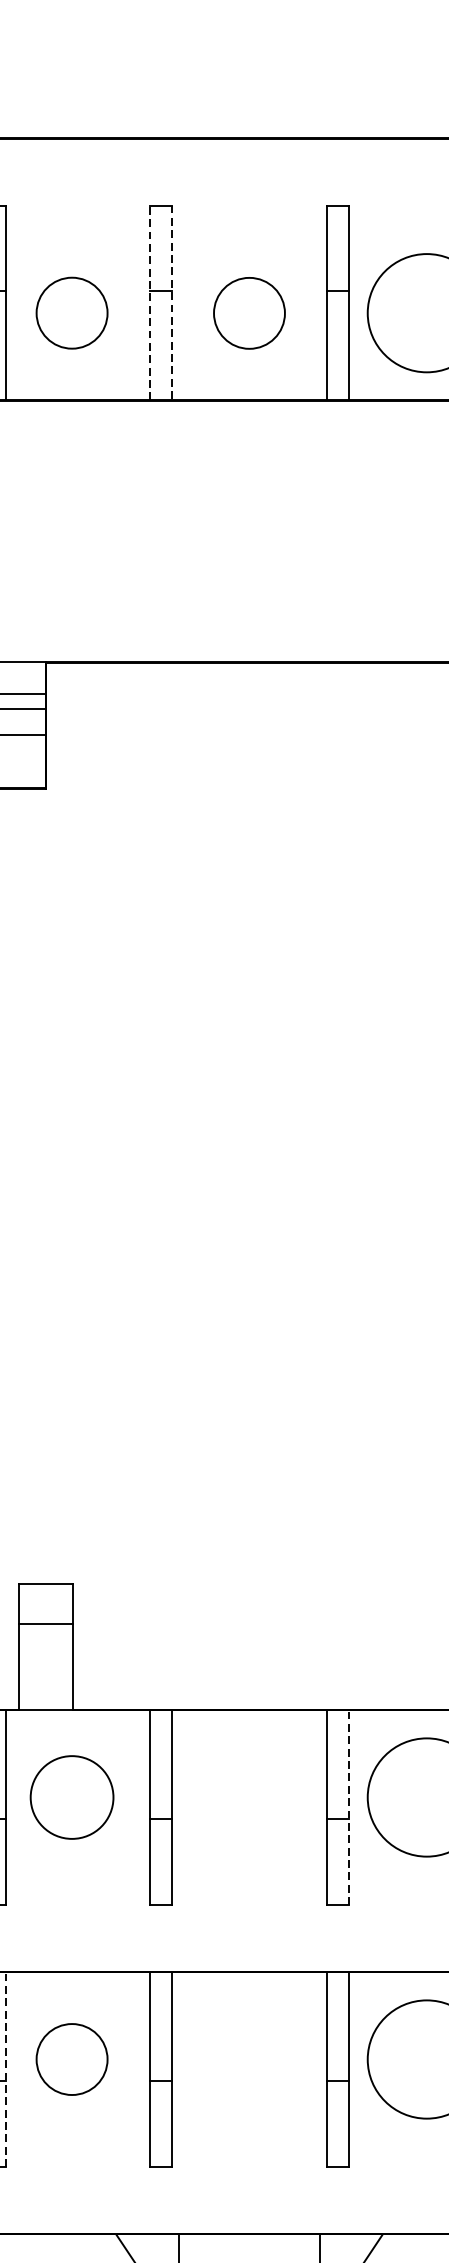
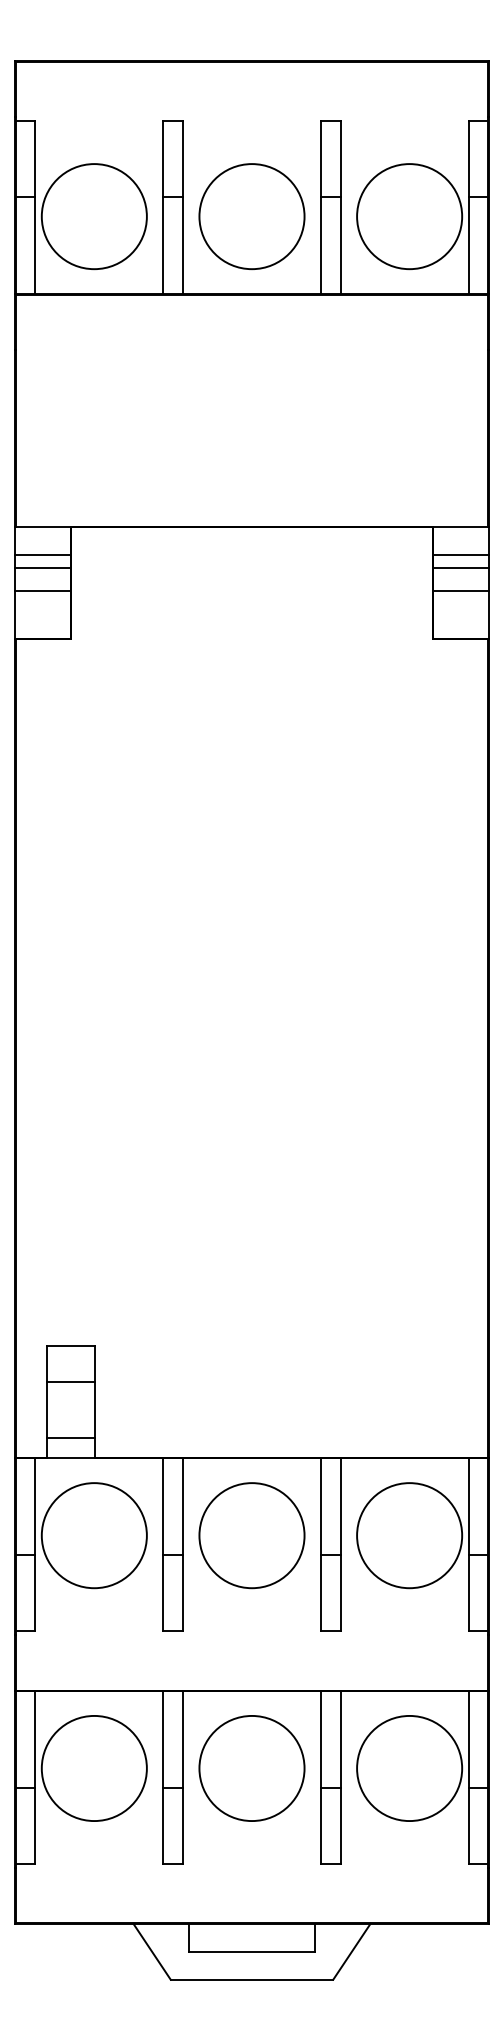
line: (149, 302) -> (163, 207), dashed -> solid
line: (172, 302) -> (183, 207), dashed -> solid
circle: (71, 313) -> (93, 216), size x1.67
circle: (248, 313) -> (251, 216), size x1.67
line: (45, 1687) -> (70, 1437), added
circle: (71, 1797) -> (93, 1535), size x1.43
circle: (248, 1797) -> (251, 1535), added
line: (349, 1807) -> (340, 1544), dashed -> solid
circle: (71, 2059) -> (93, 1768), size x1.67
circle: (248, 2059) -> (251, 1768), added
line: (5, 2069) -> (35, 1777), dashed -> solid

